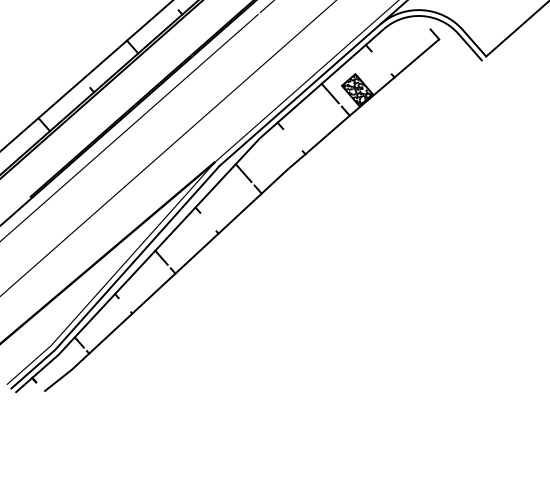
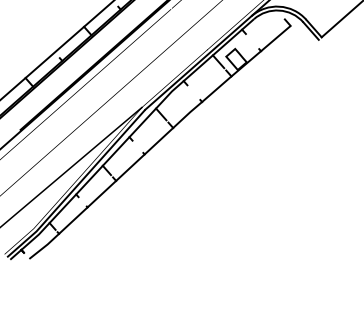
hatch: (357, 90) -> (236, 59), removed

